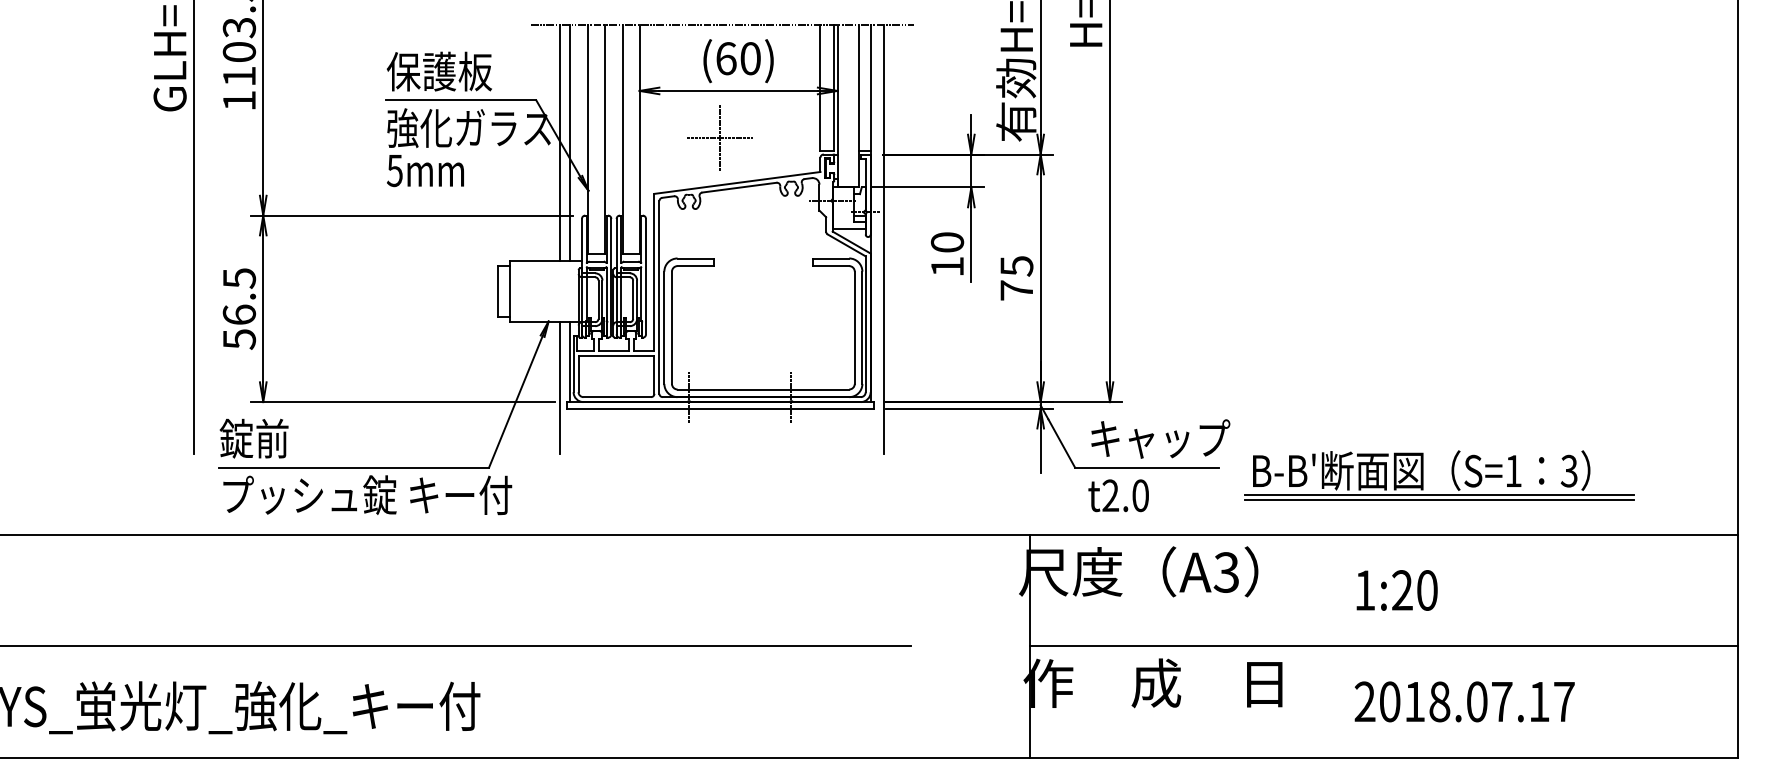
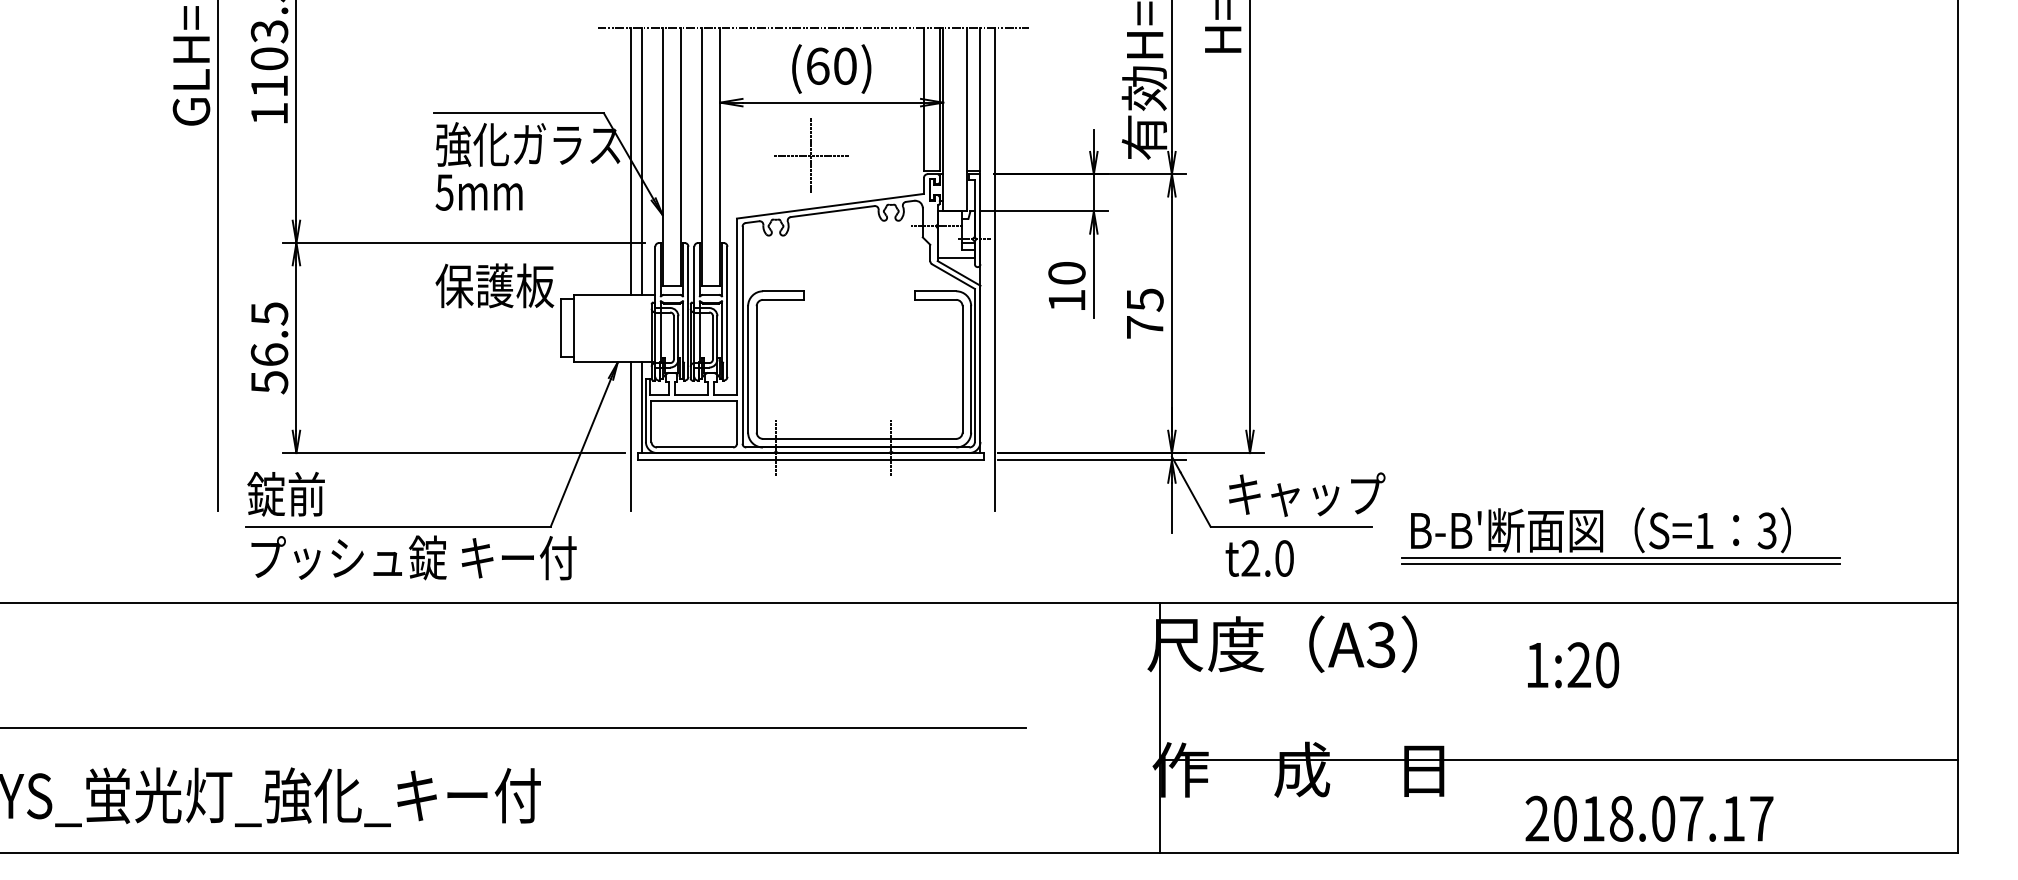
text: (438, 71) -> (493, 285), moved
line: (1384, 646) -> (1559, 759), moved
text: (1464, 701) -> (1649, 818), moved

